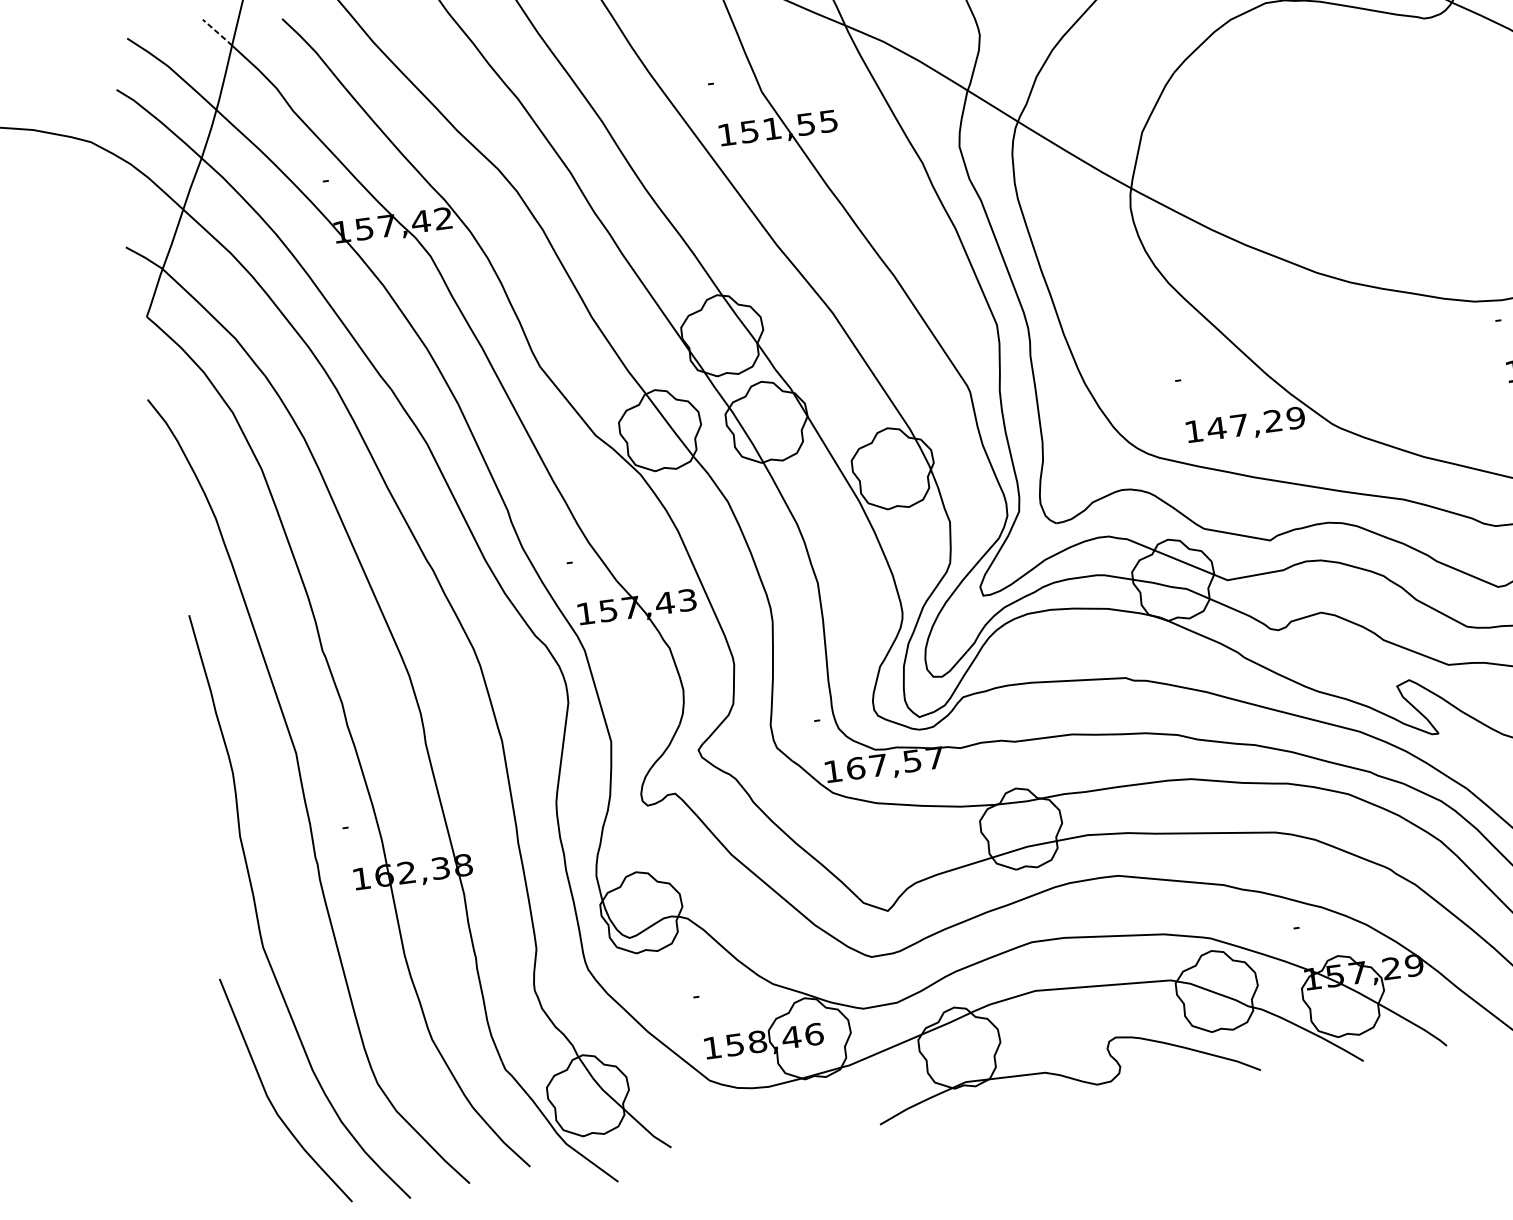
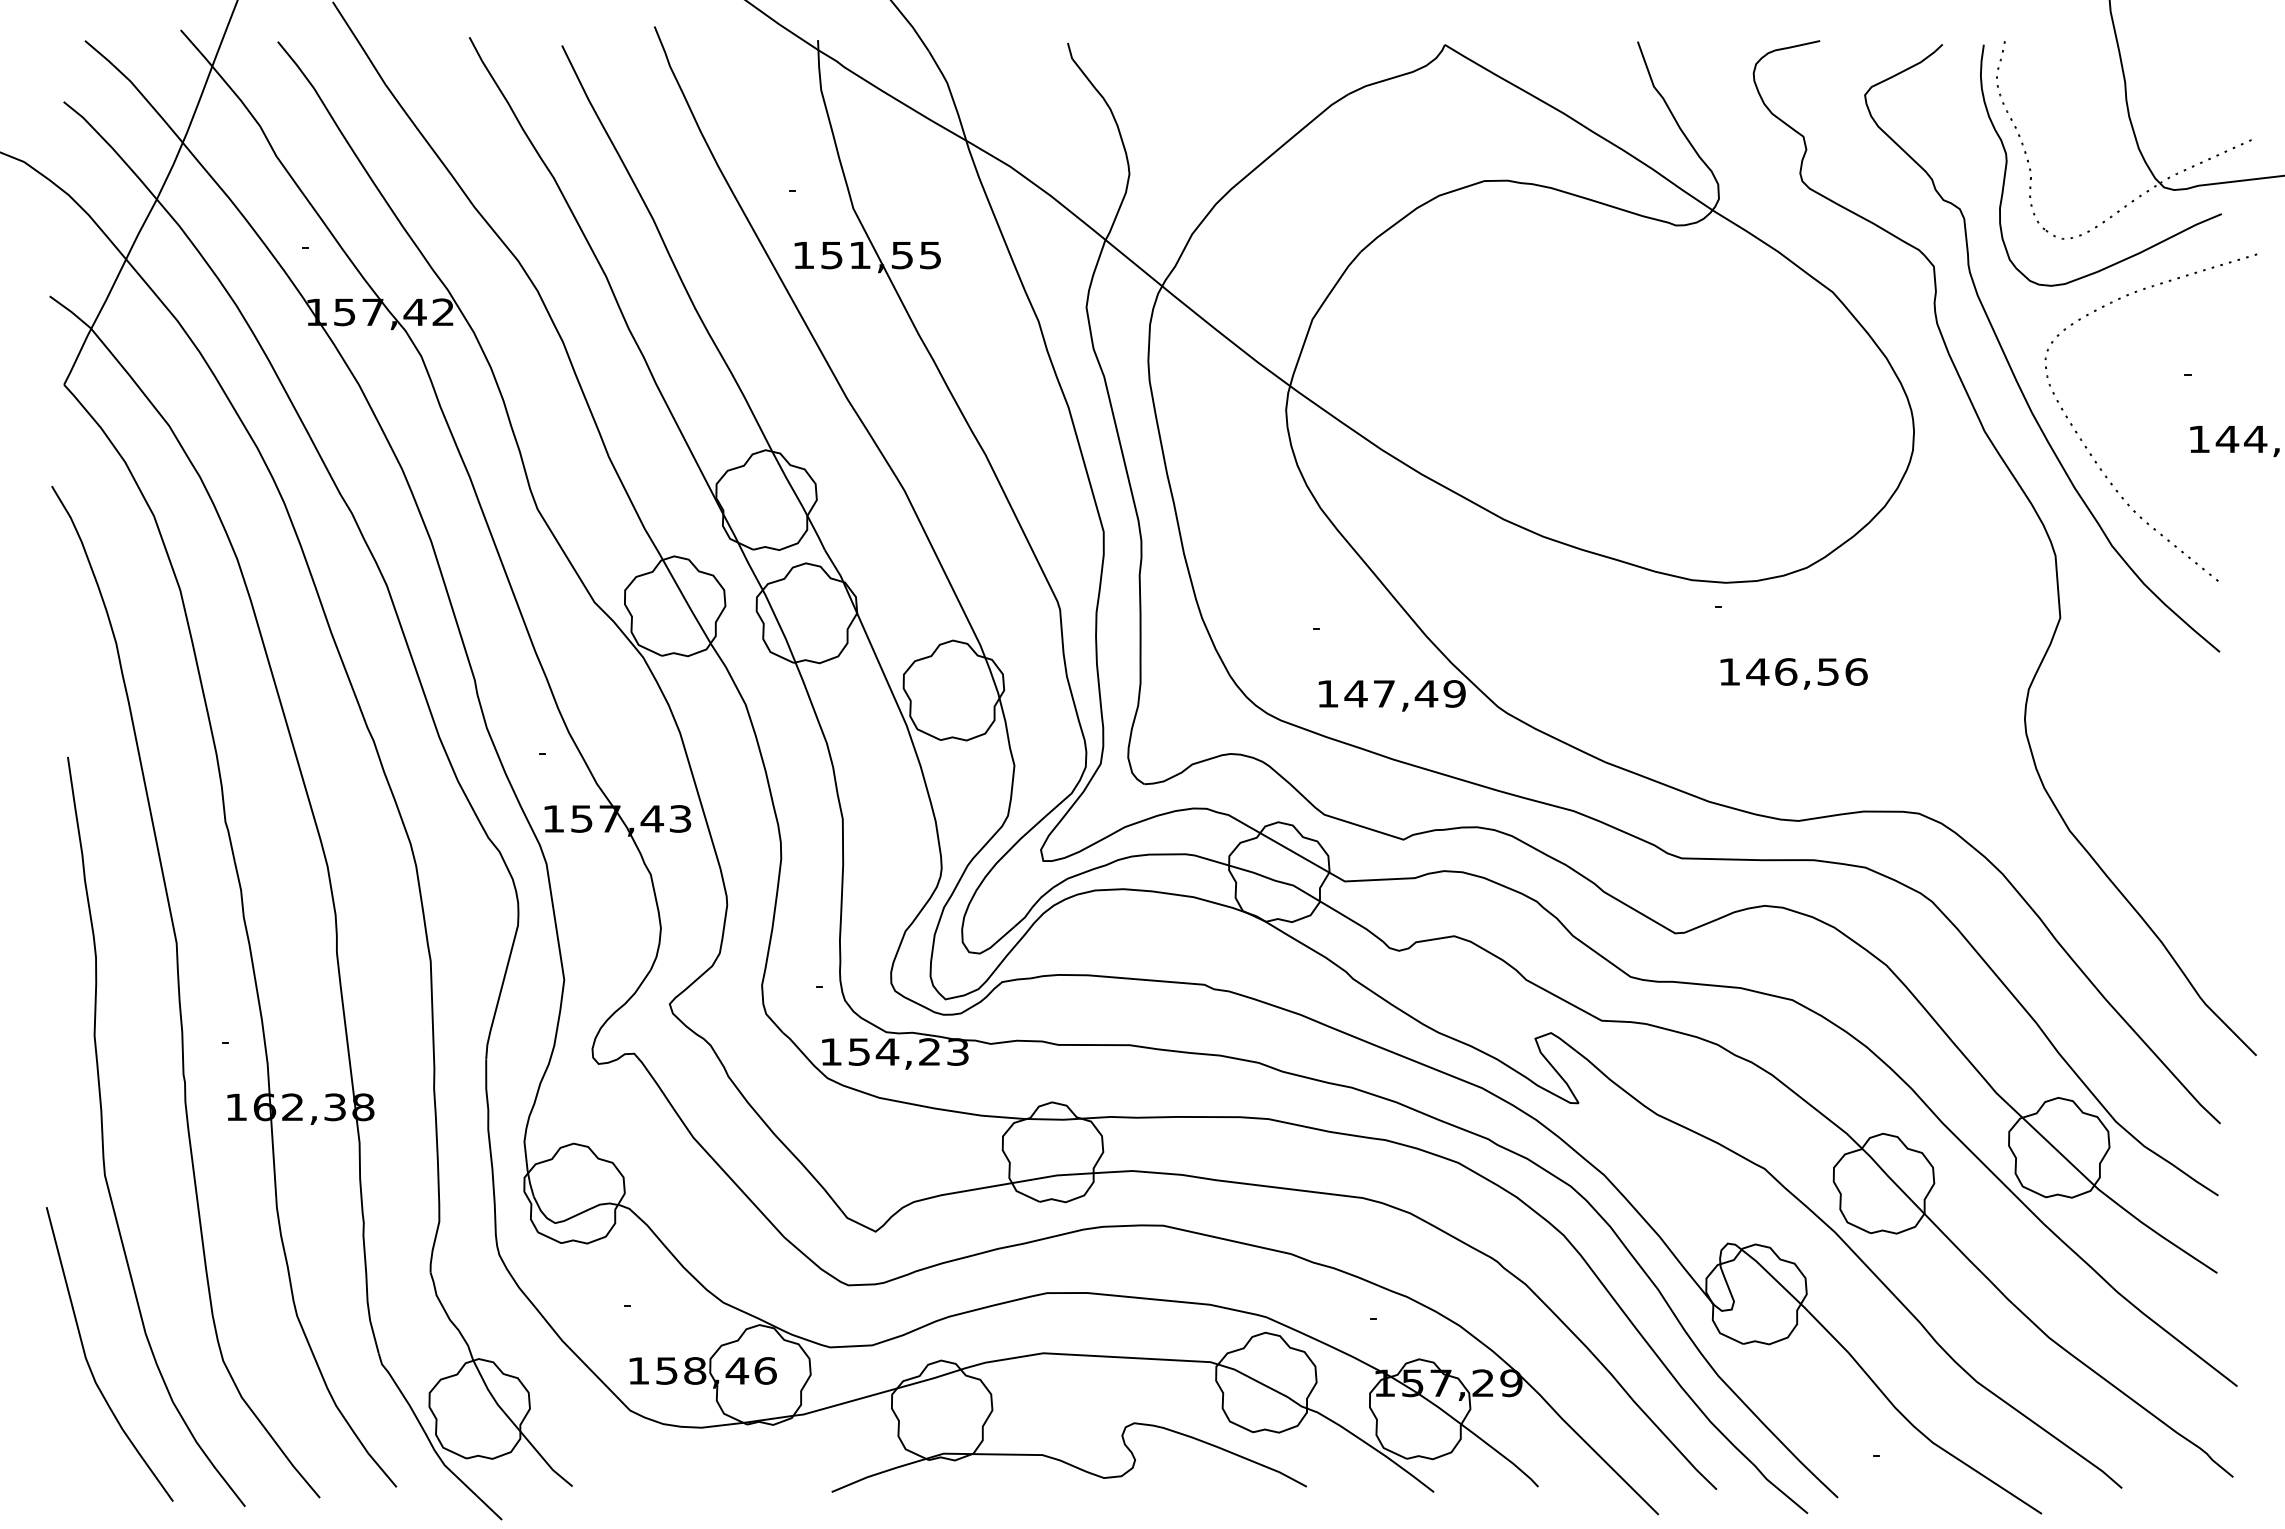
line: (217, 32) -> (196, 48), dashed -> solid
text: (1273, 420) -> (1426, 693), 147,29 -> 147,49
text: (895, 762) -> (908, 1051), 167,57 -> 154,23

